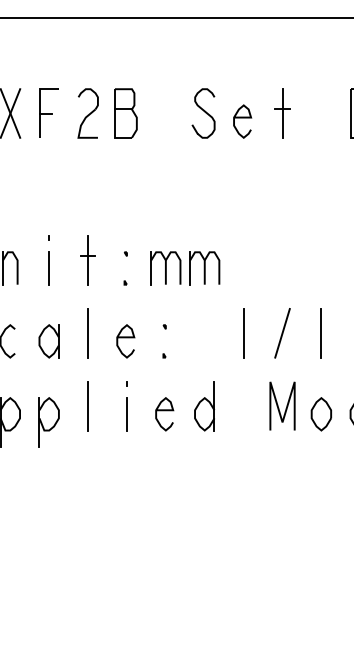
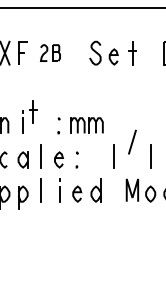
part: (107, 112) -> (50, 52), size x0.7
part: (88, 259) -> (33, 111), moved
line: (282, 331) -> (132, 141), moved

